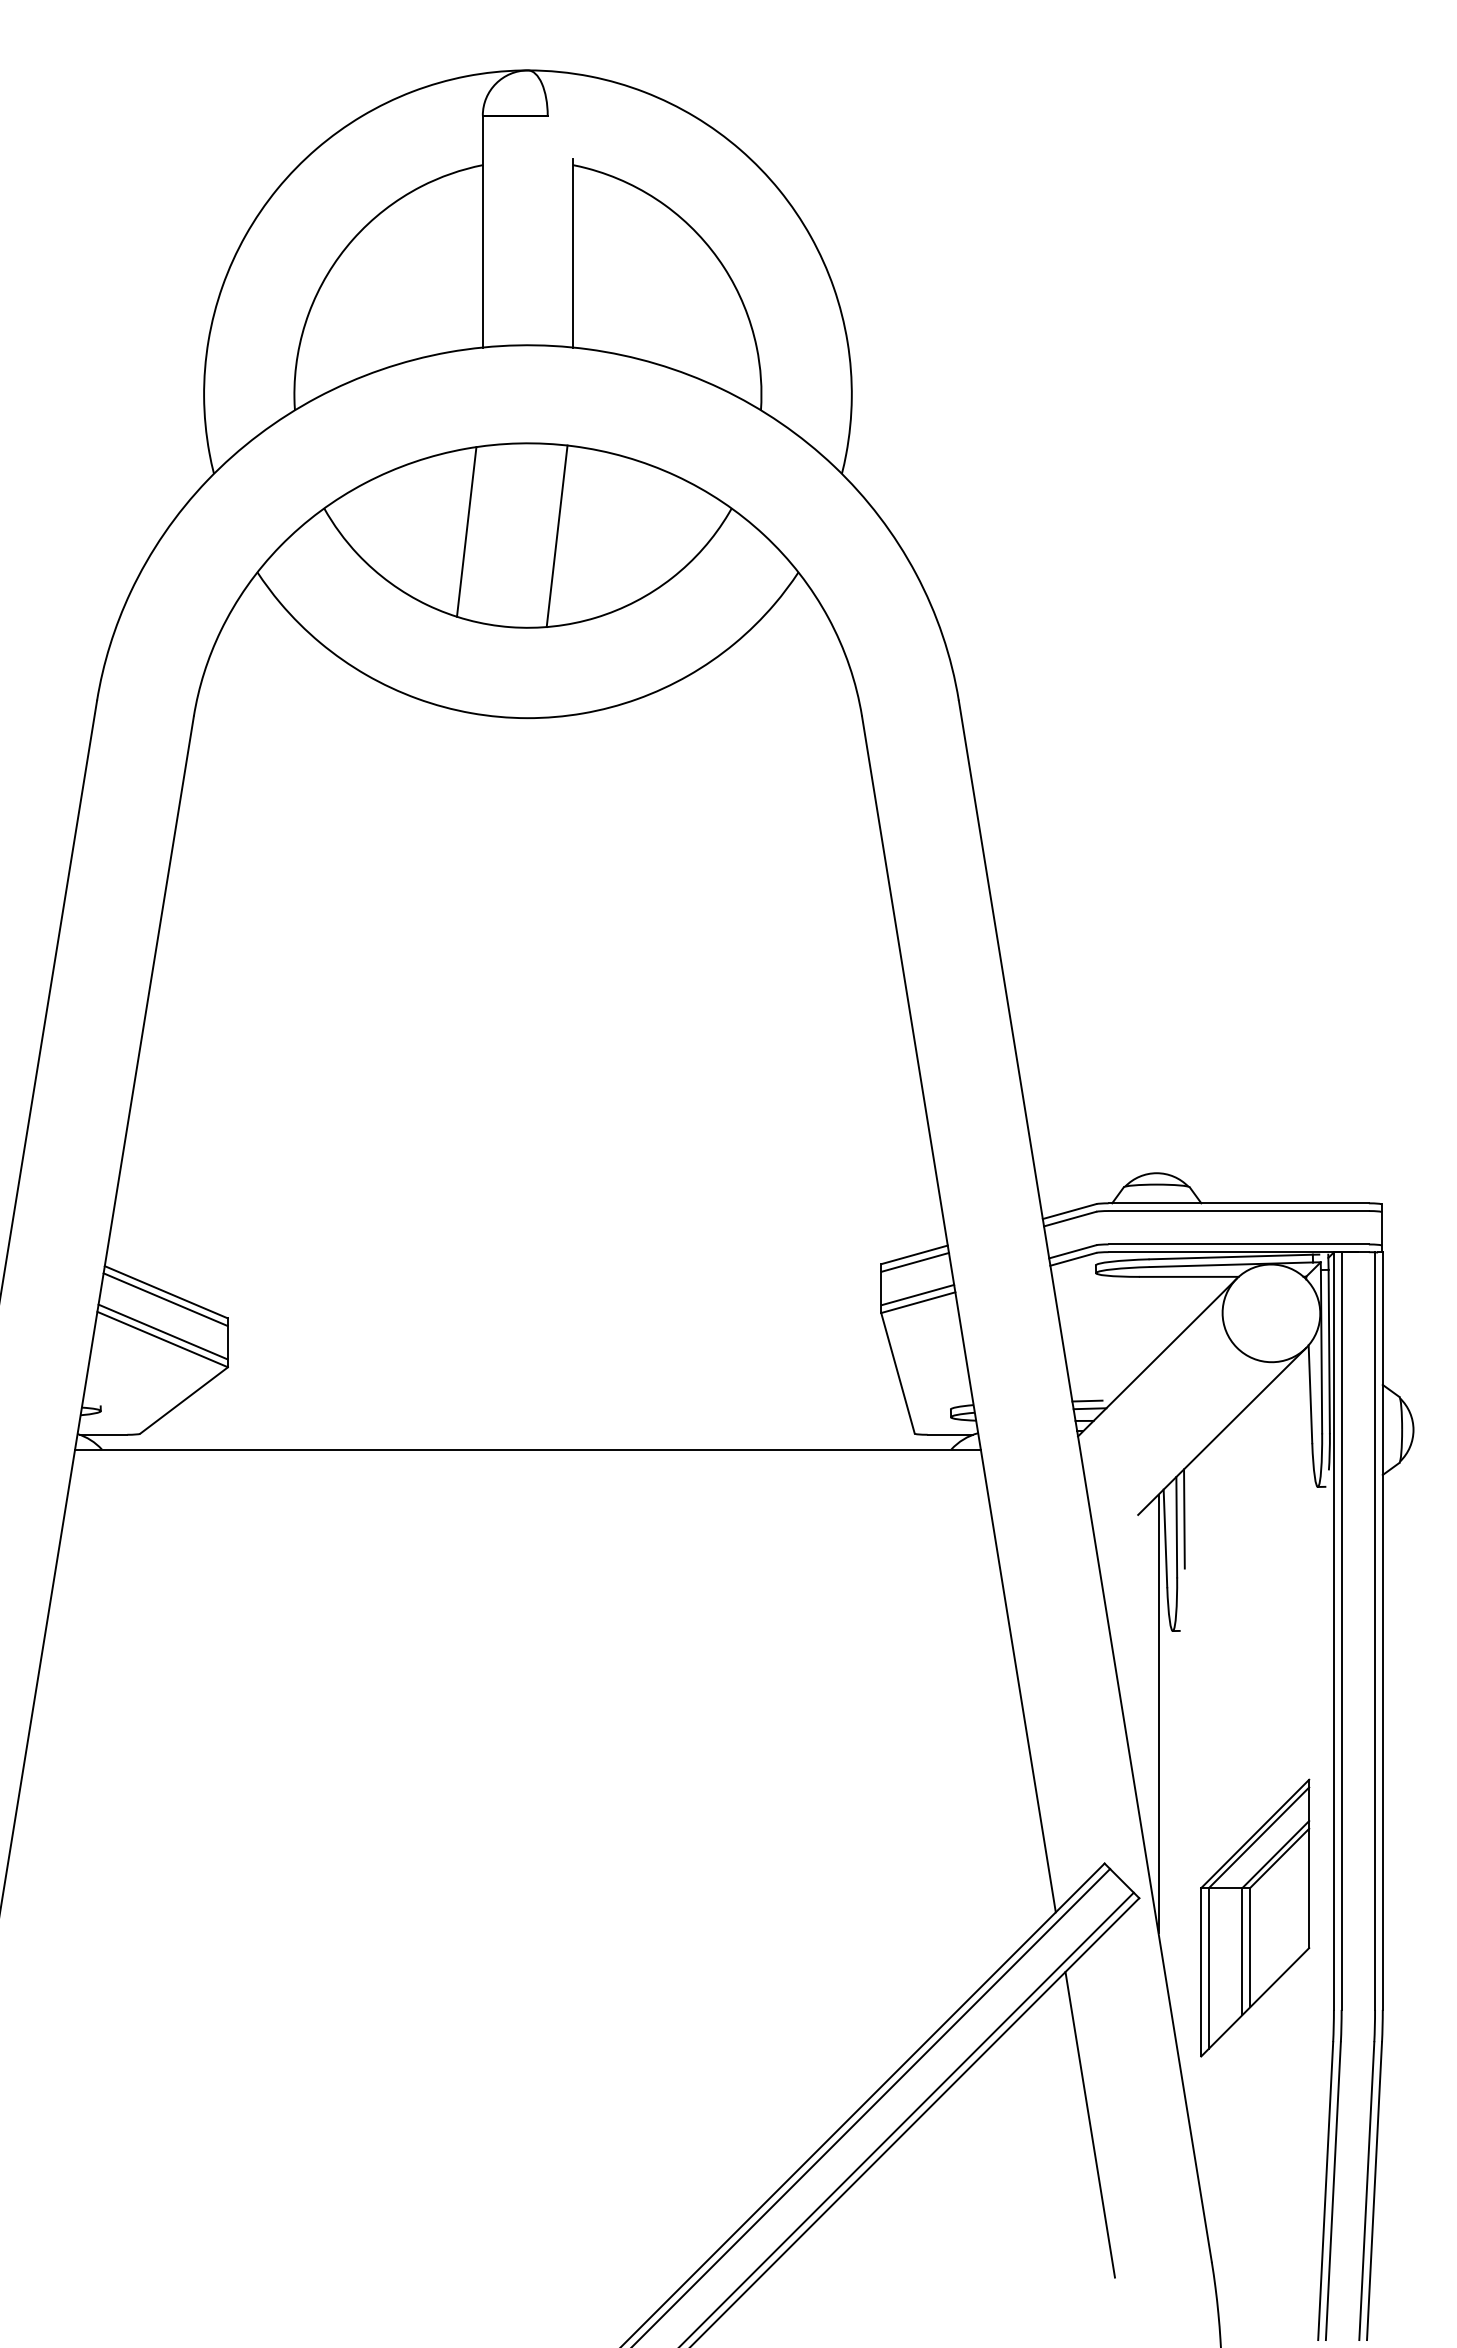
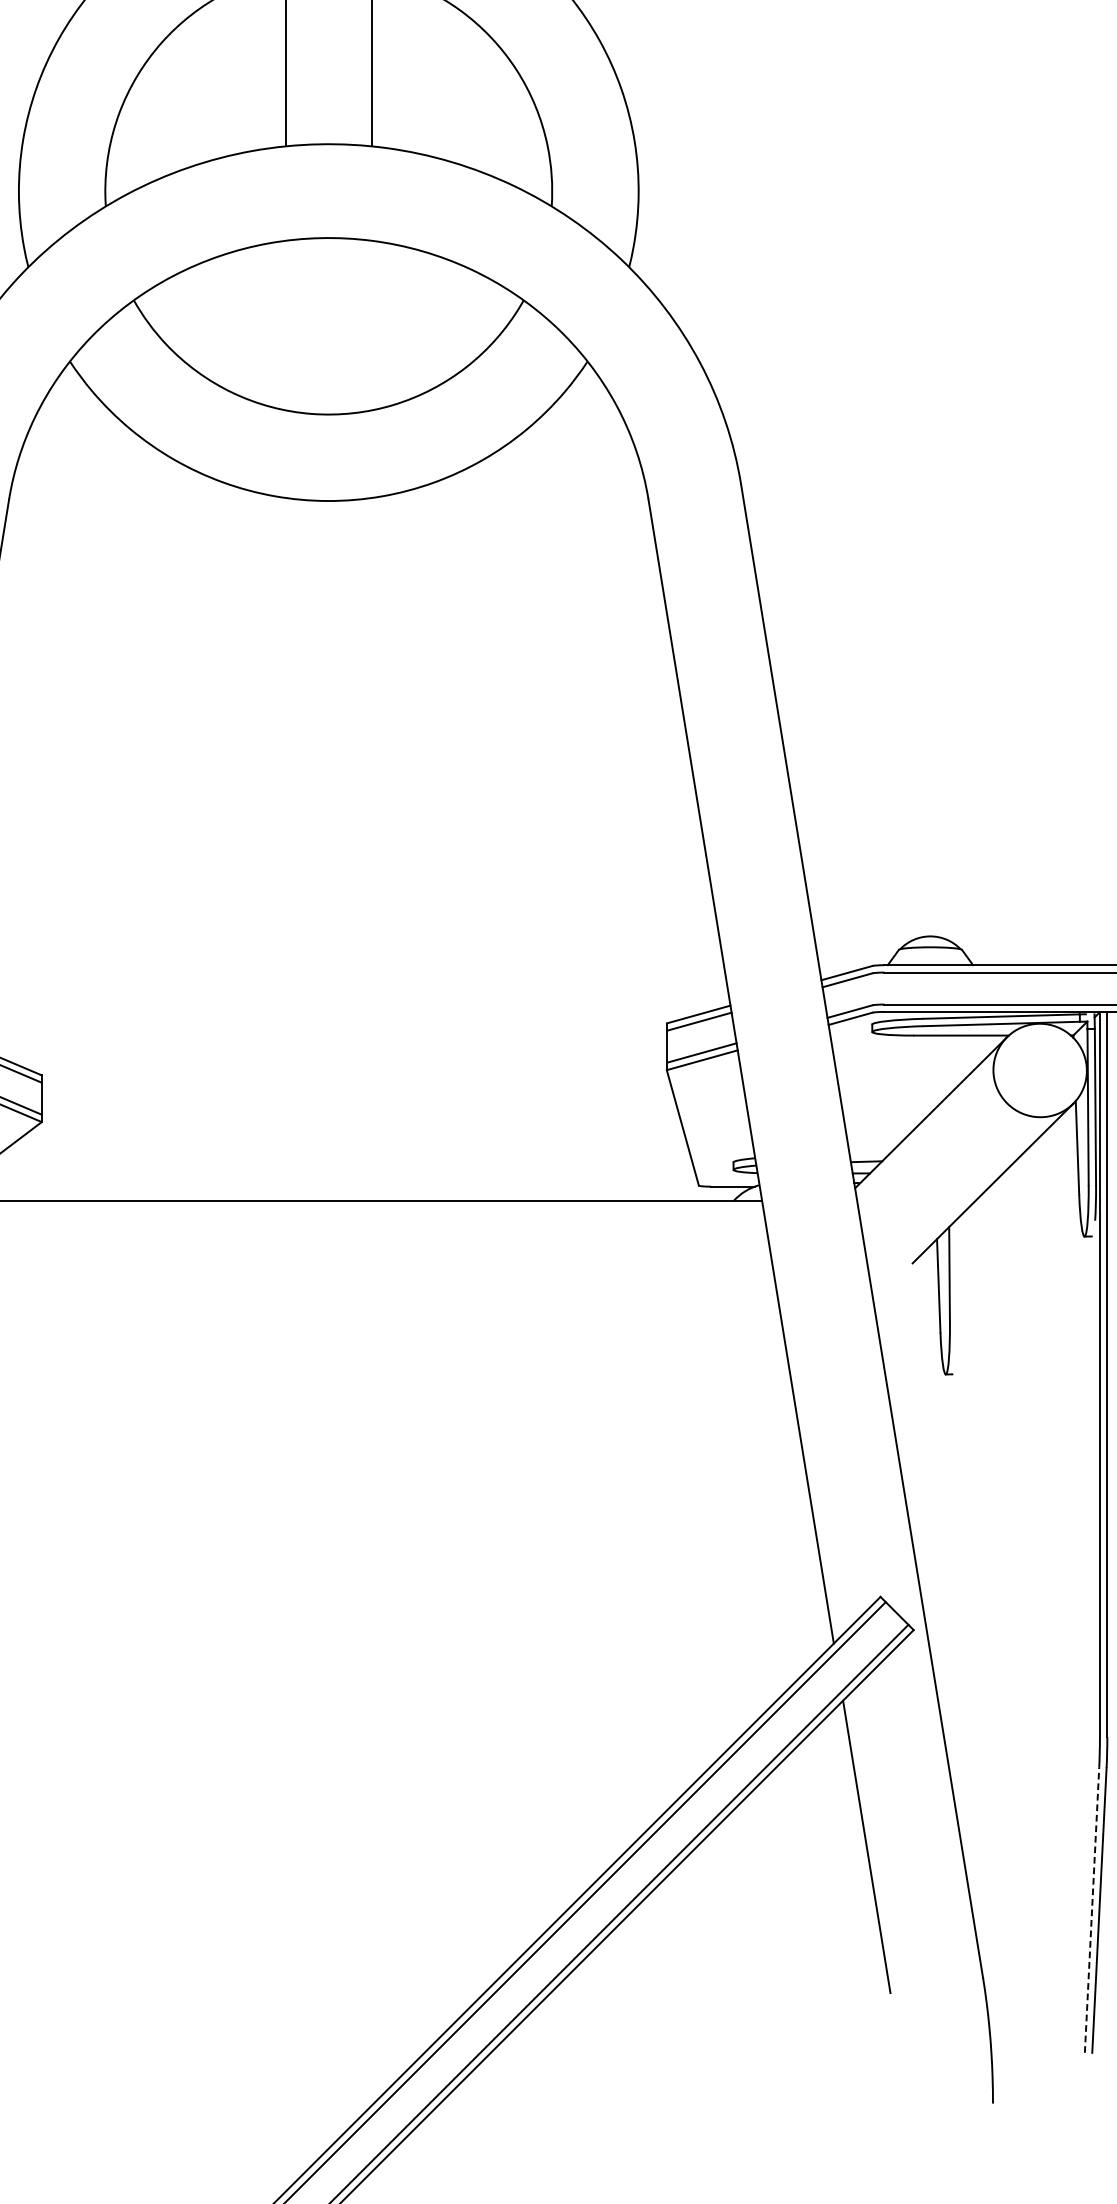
line: (466, 531) -> (269, 322), removed
line: (556, 536) -> (356, 327), removed
line: (1087, 1400) -> (864, 1153), removed
line: (1184, 1518) -> (956, 1266), removed
line: (1158, 1713) -> (932, 1453), removed
part: (1255, 1917) -> (1024, 1648), removed
line: (1325, 2190) -> (1091, 1909), solid -> dashed

